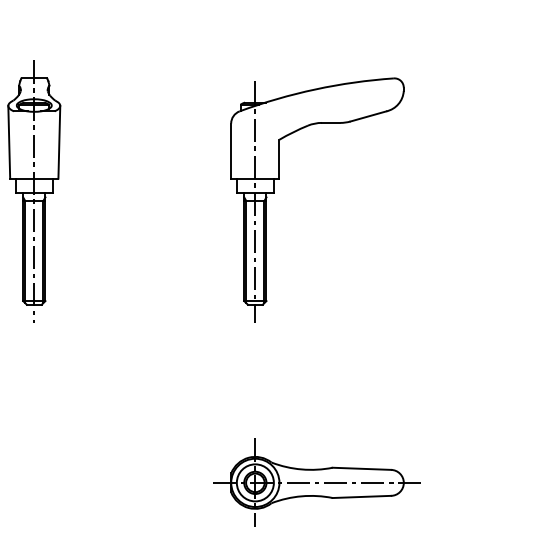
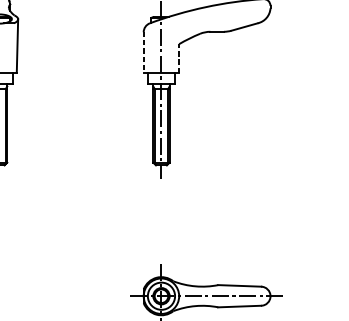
line: (231, 151) -> (143, 52), solid -> dashed
line: (279, 158) -> (179, 57), solid -> dashed

